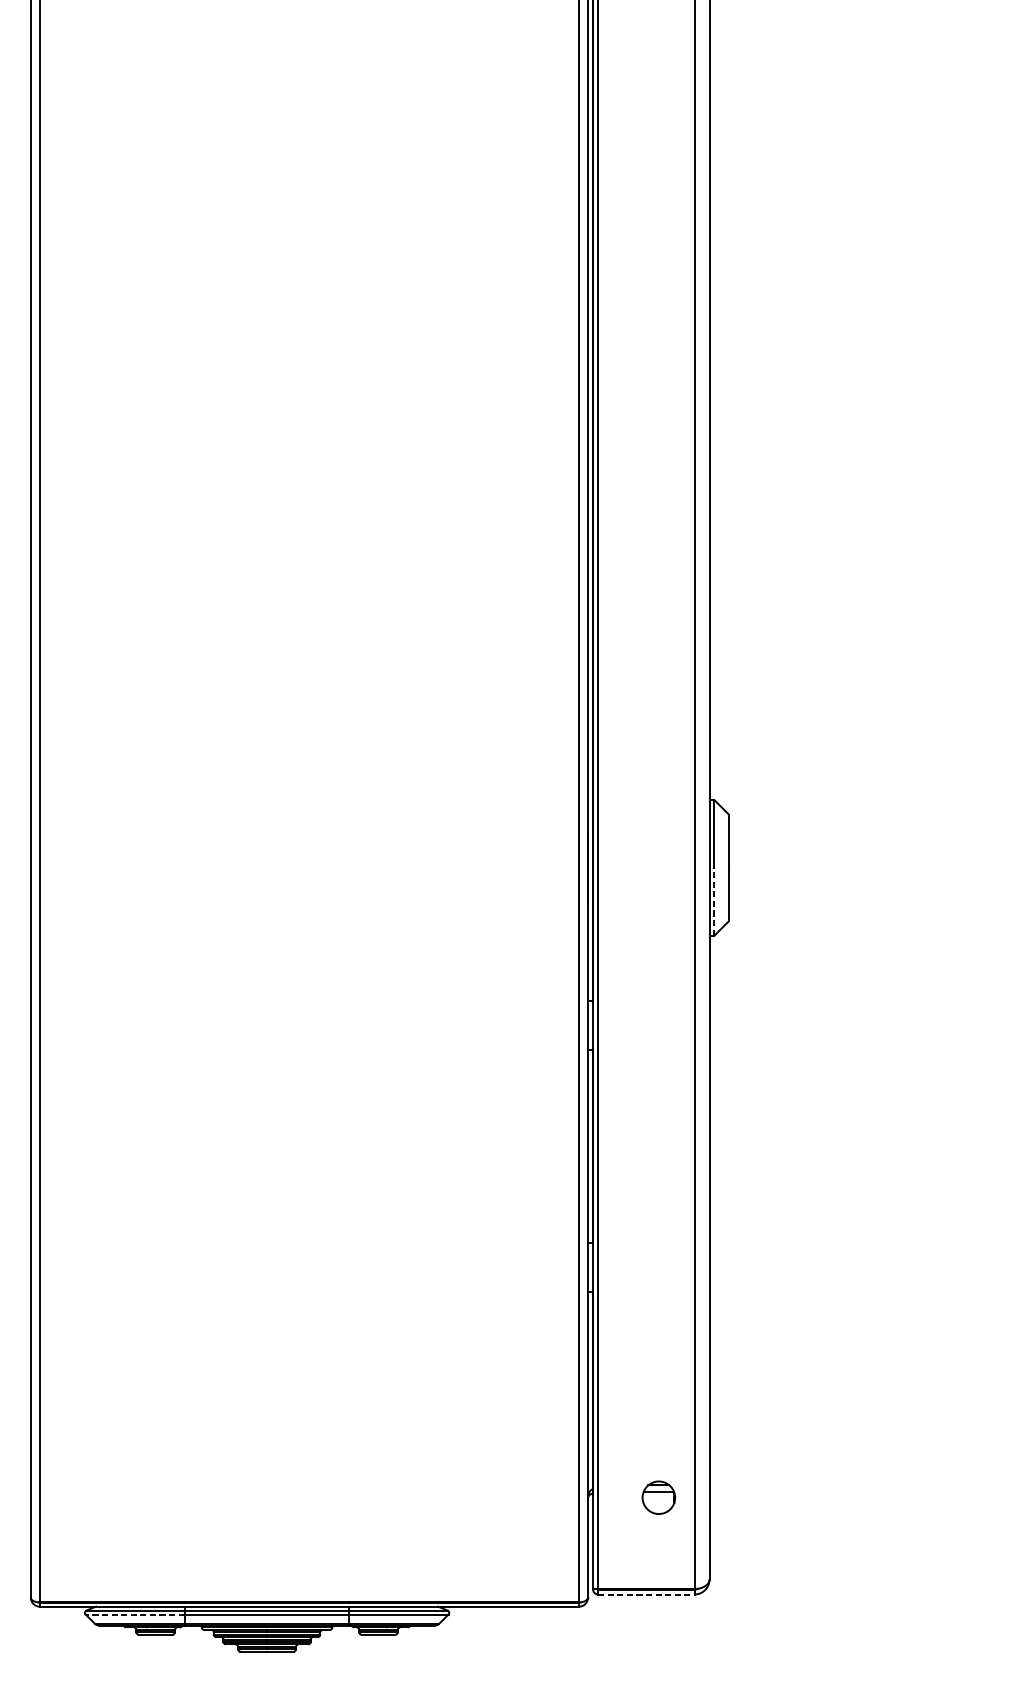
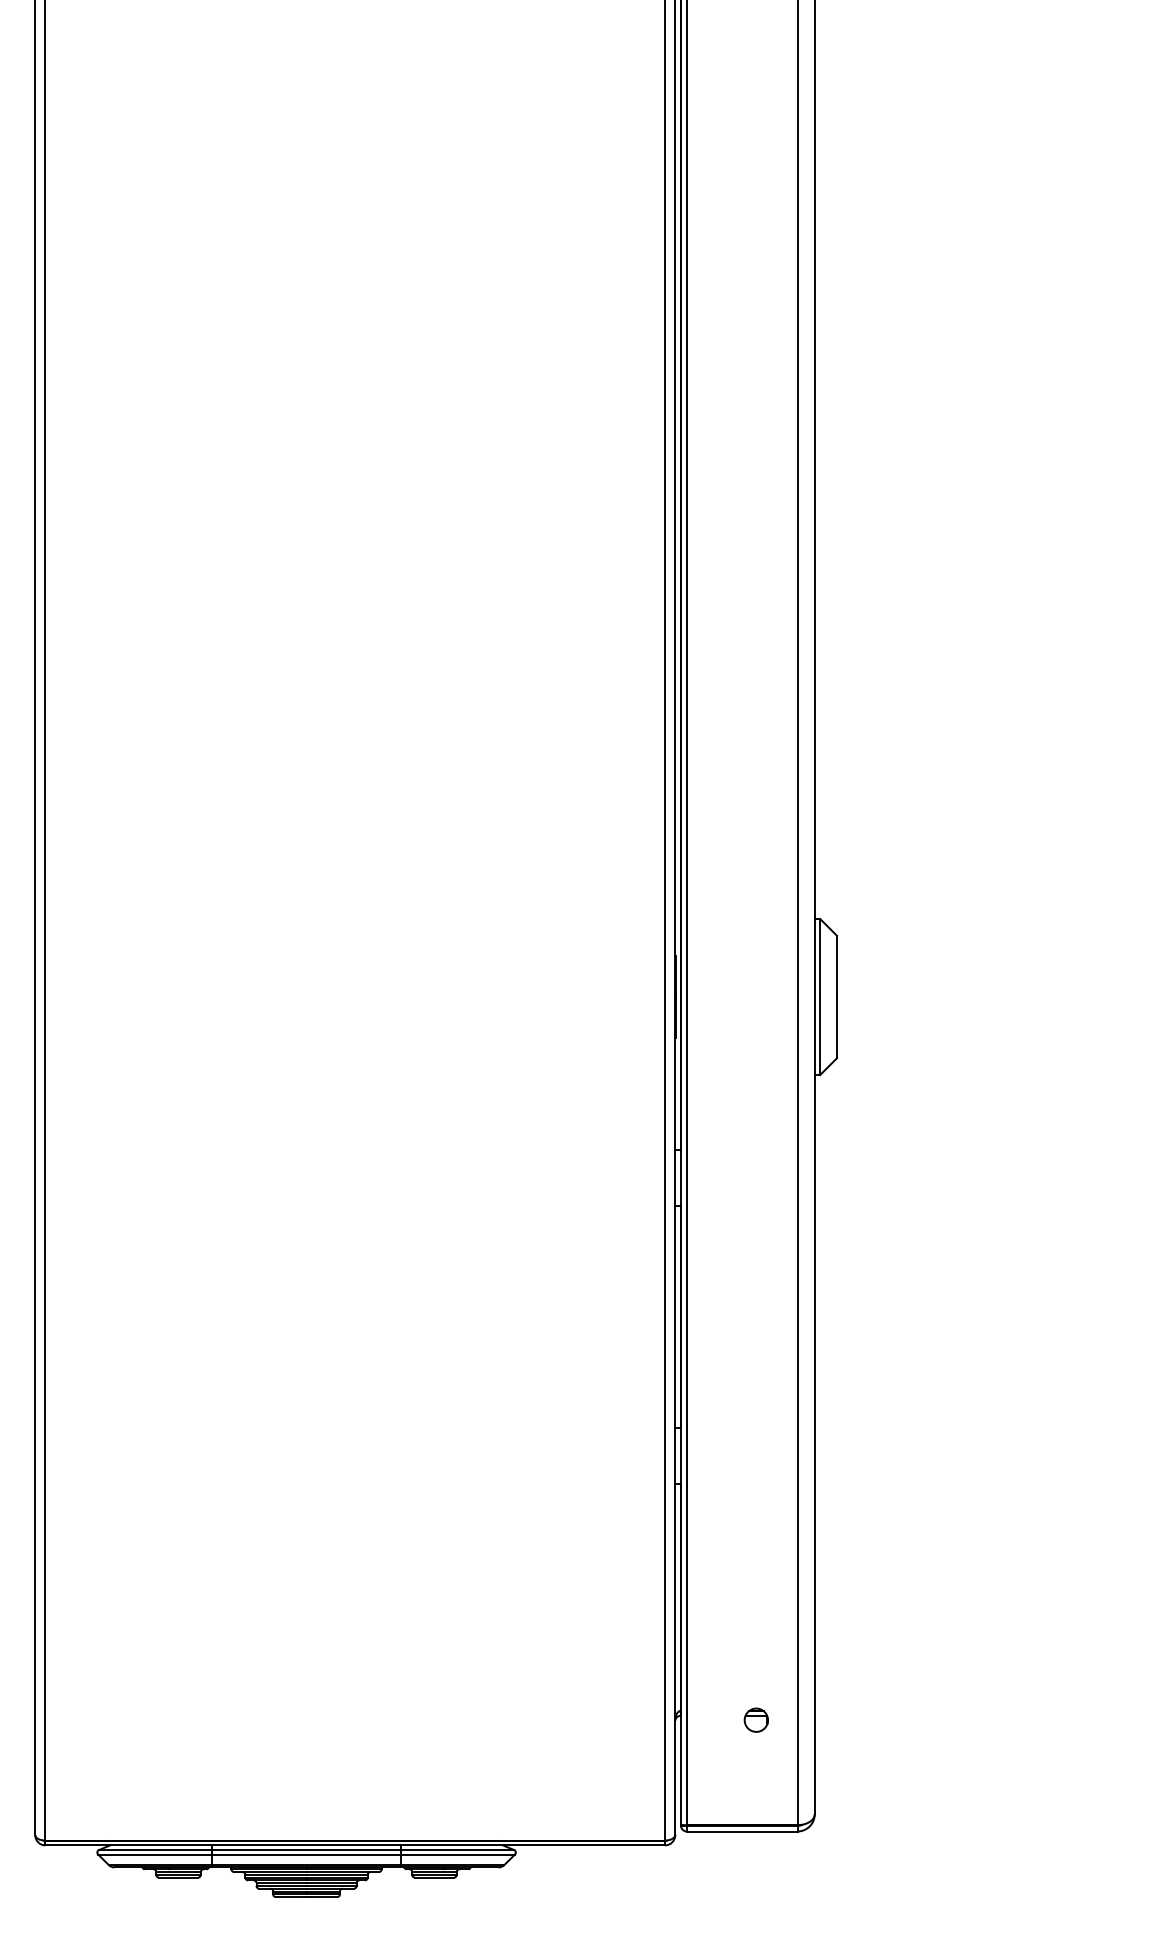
line: (714, 901) -> (820, 1035), dashed -> solid
part: (657, 1496) -> (755, 1719), size x0.62
line: (646, 1594) -> (742, 1831), dashed -> solid
line: (135, 1614) -> (155, 1854), dashed -> solid

